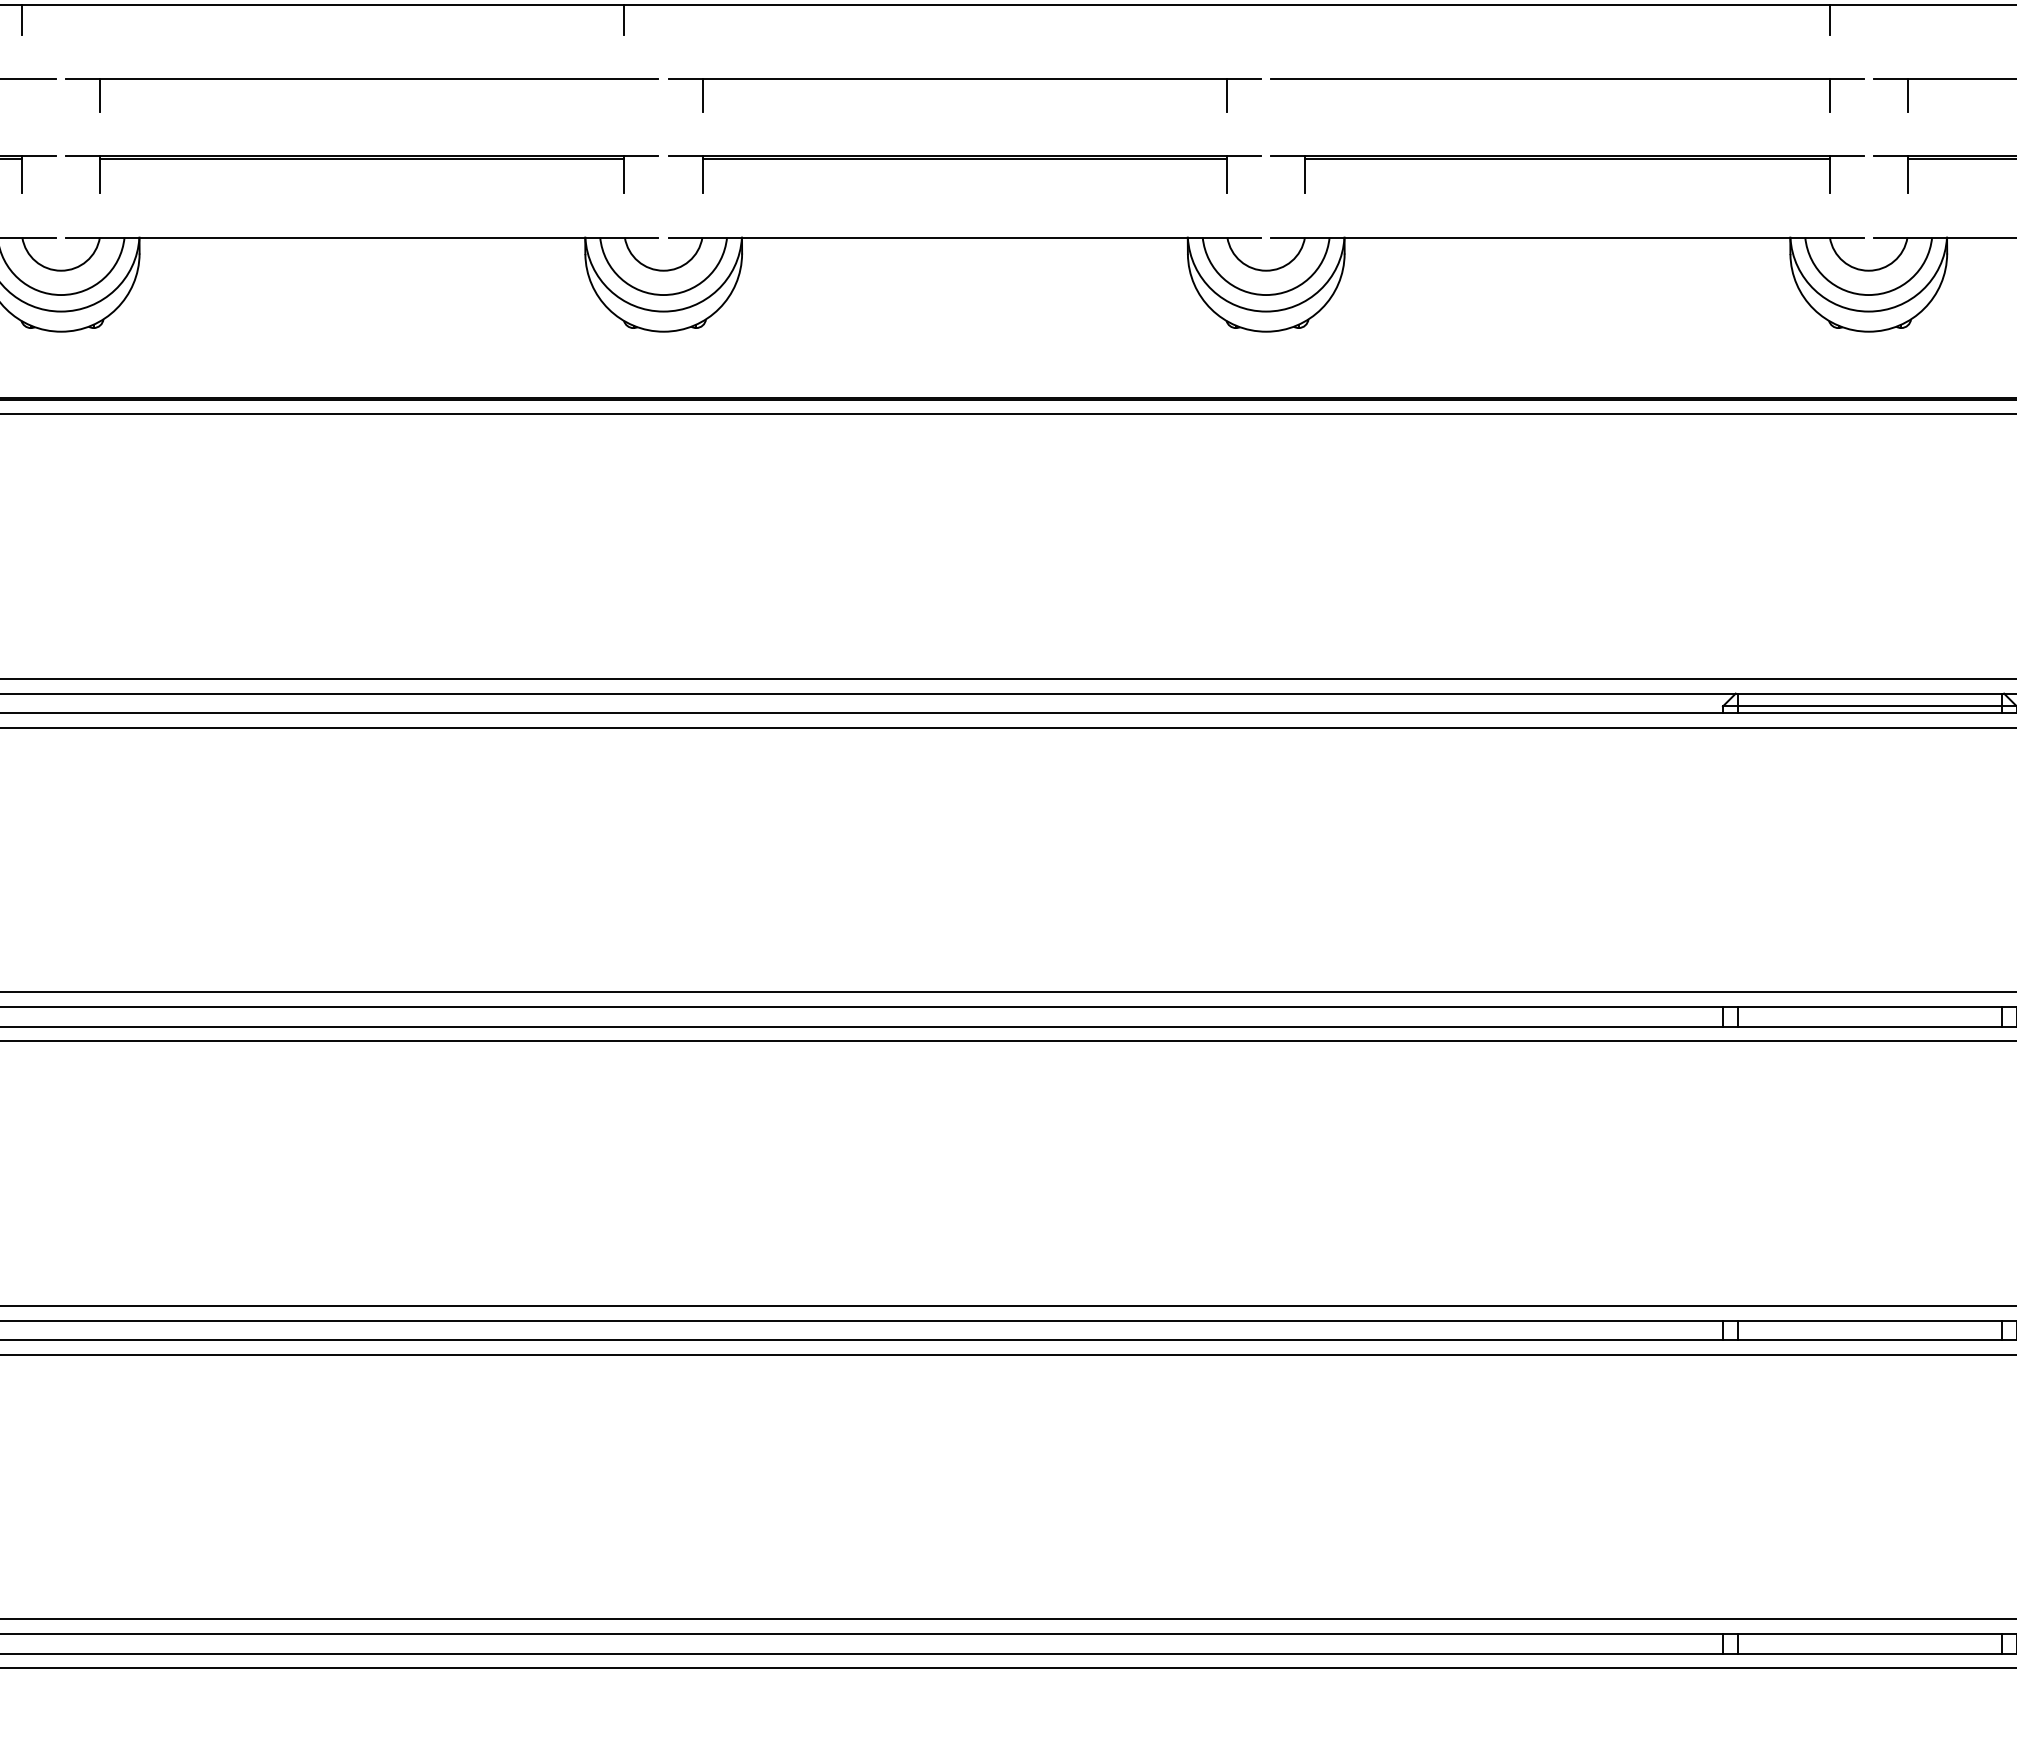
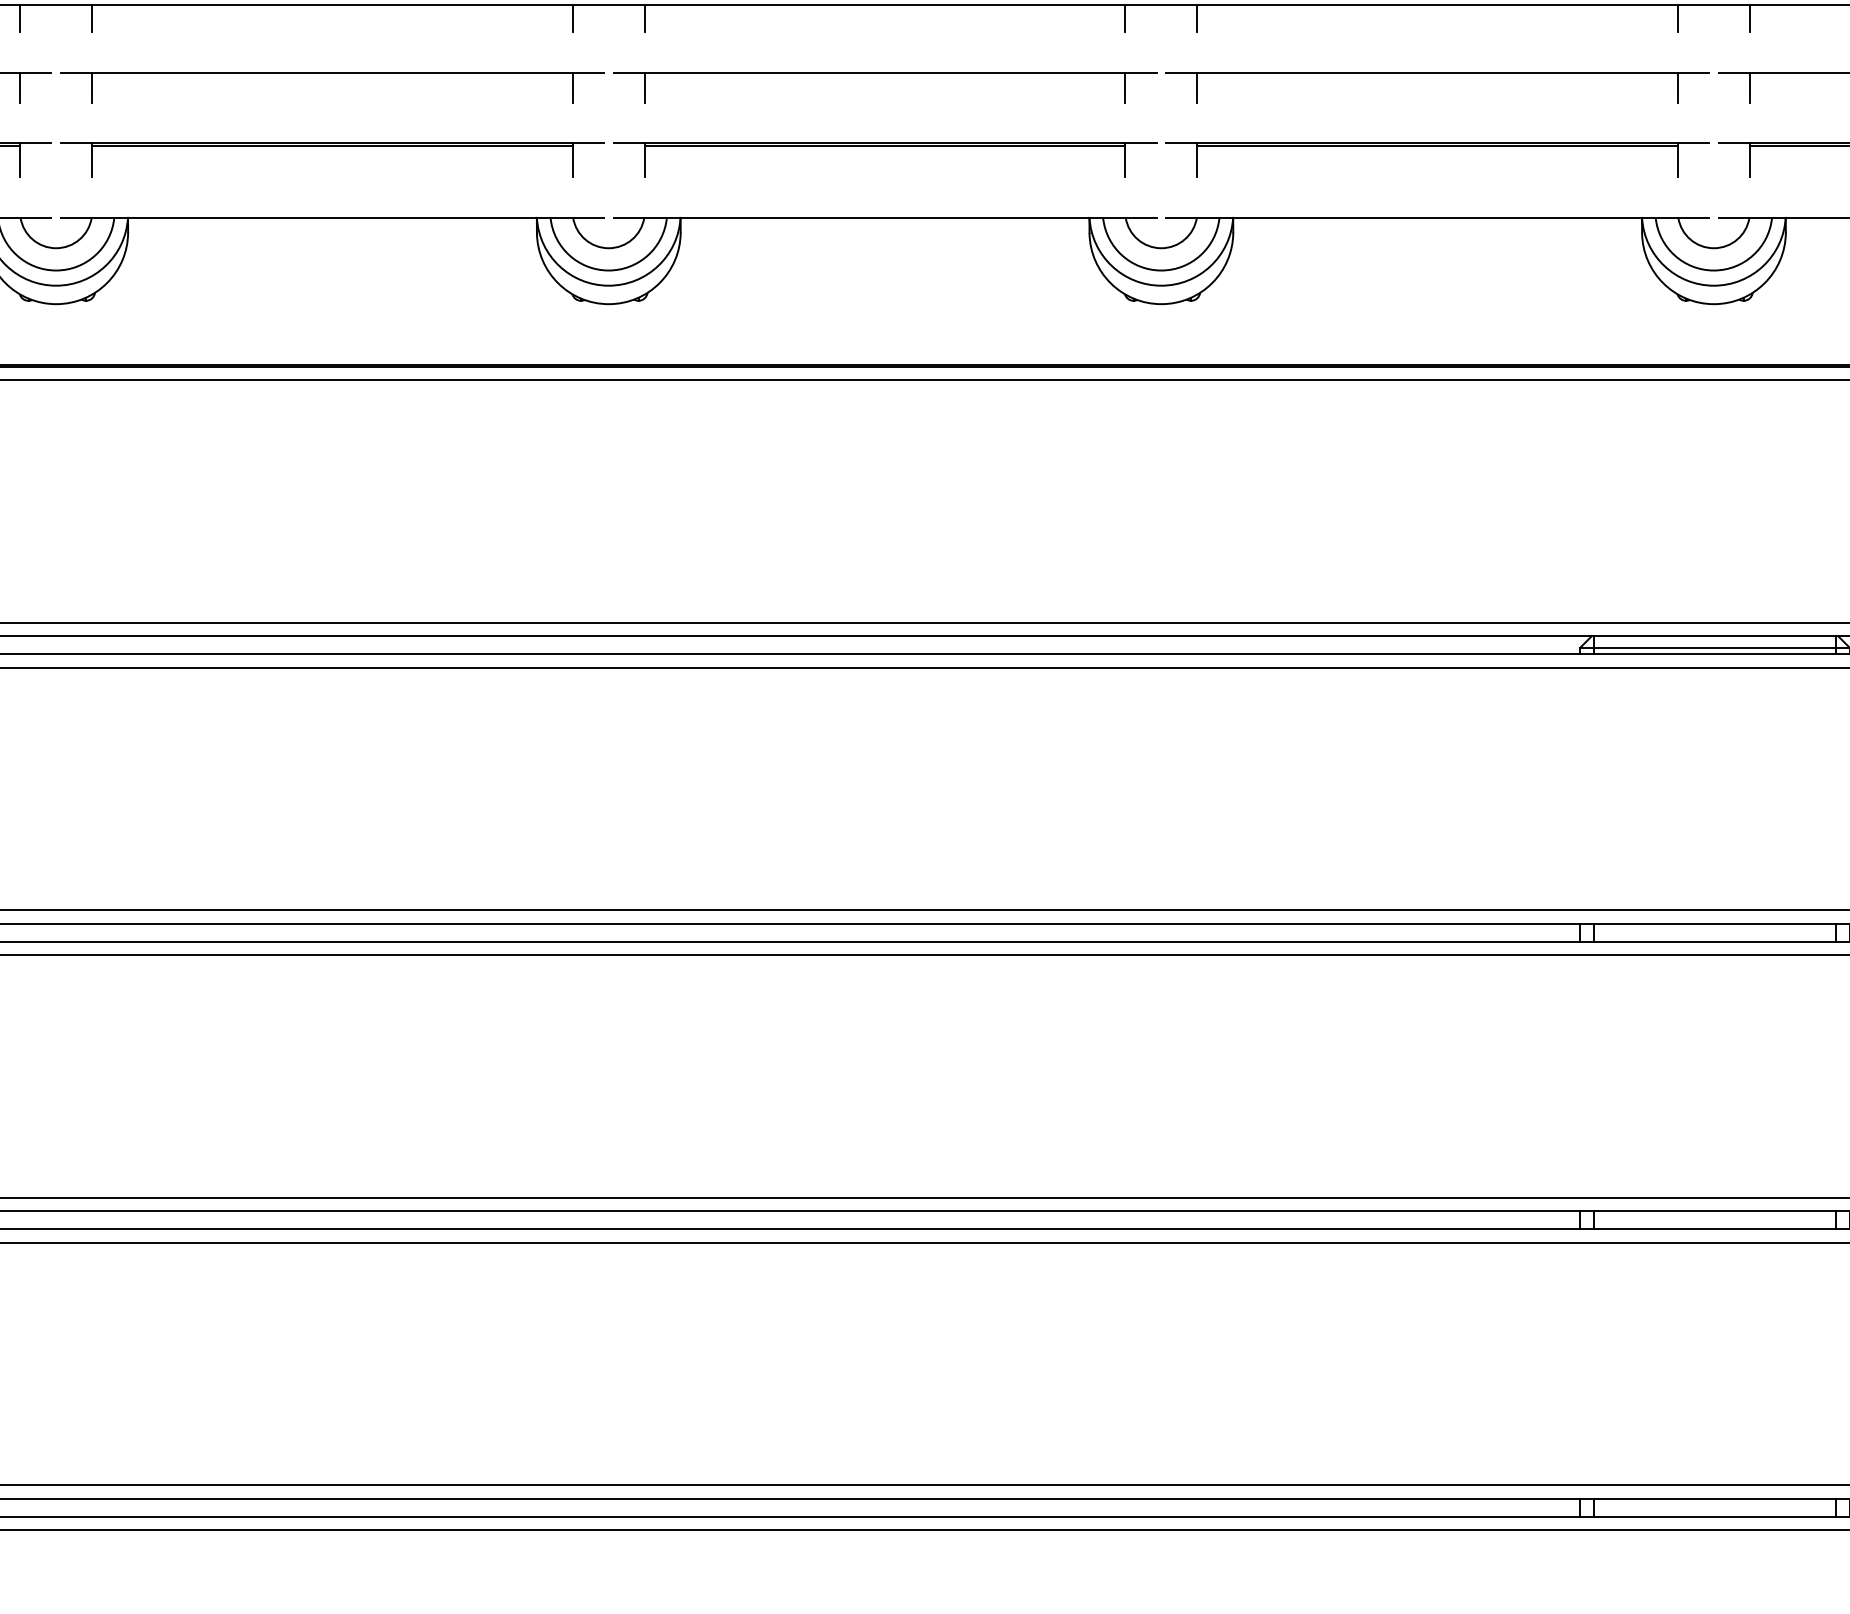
line: (100, 19) -> (92, 17), added
line: (702, 19) -> (644, 17), added
line: (1227, 19) -> (1125, 17), added
line: (1305, 19) -> (1197, 17), added
line: (1907, 19) -> (1749, 17), added
line: (22, 95) -> (20, 87), added
line: (624, 95) -> (572, 87), added
line: (1305, 95) -> (1197, 87), added

